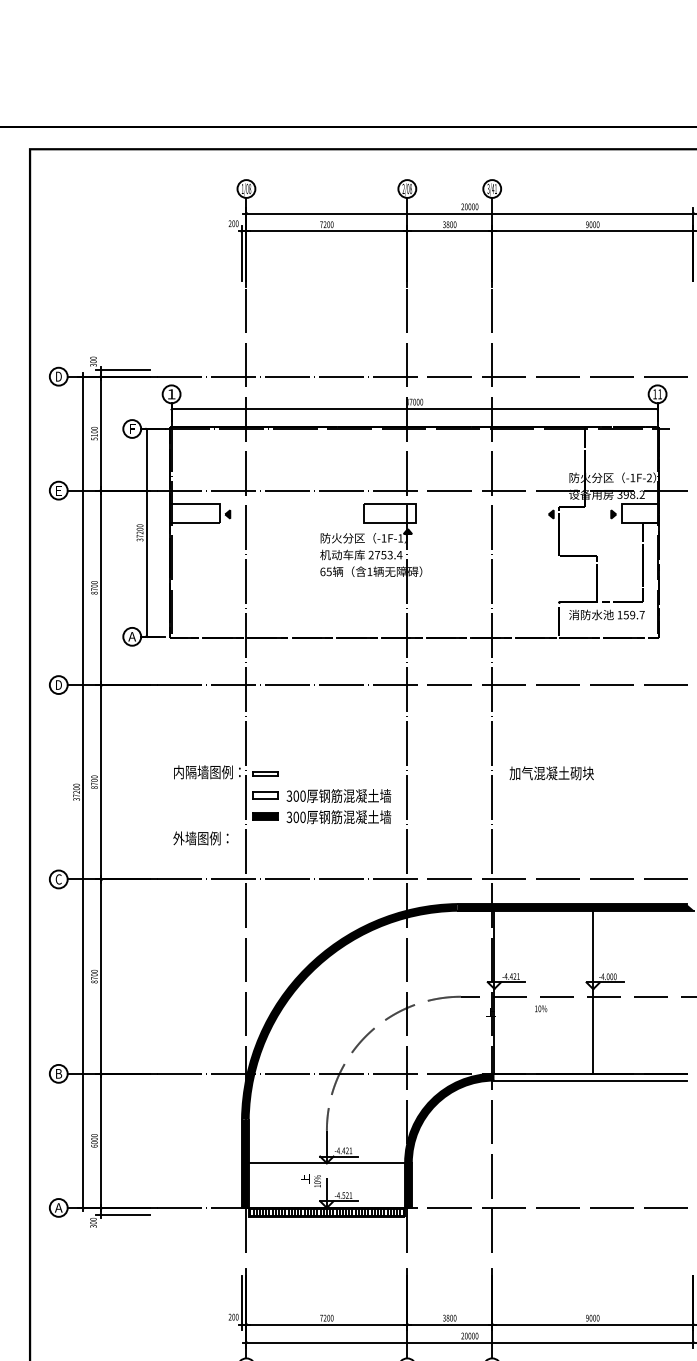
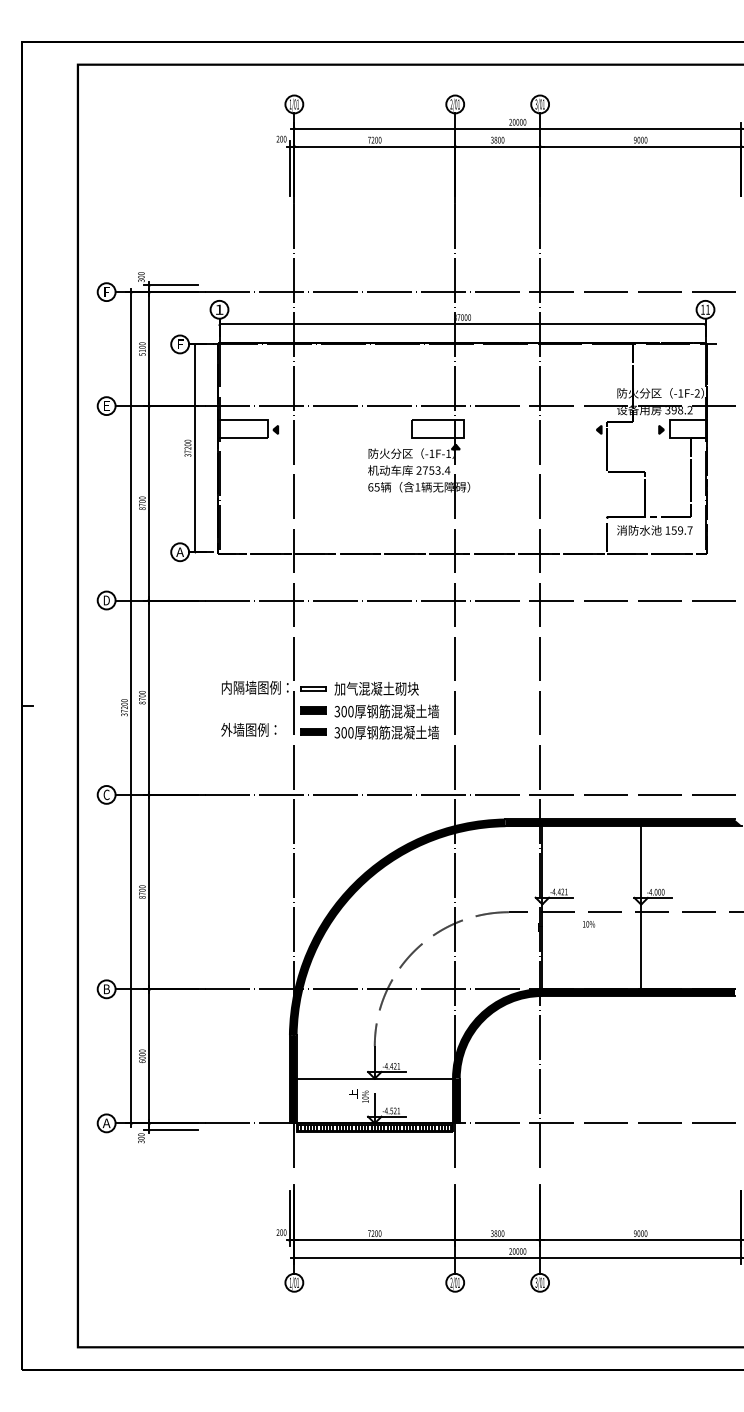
text: (250, 189) -> (298, 104), 1/08 -> 1/01
text: (410, 189) -> (458, 104), 2/08 -> 2/01
text: (492, 189) -> (540, 104), 3/41 -> 3/01
text: (58, 377) -> (106, 292), D -> F
text: (551, 773) -> (376, 688), moved
fill: (265, 795) -> (313, 710), added
text: (200, 838) -> (248, 729), moved
fill: (590, 1077) -> (638, 992), added

